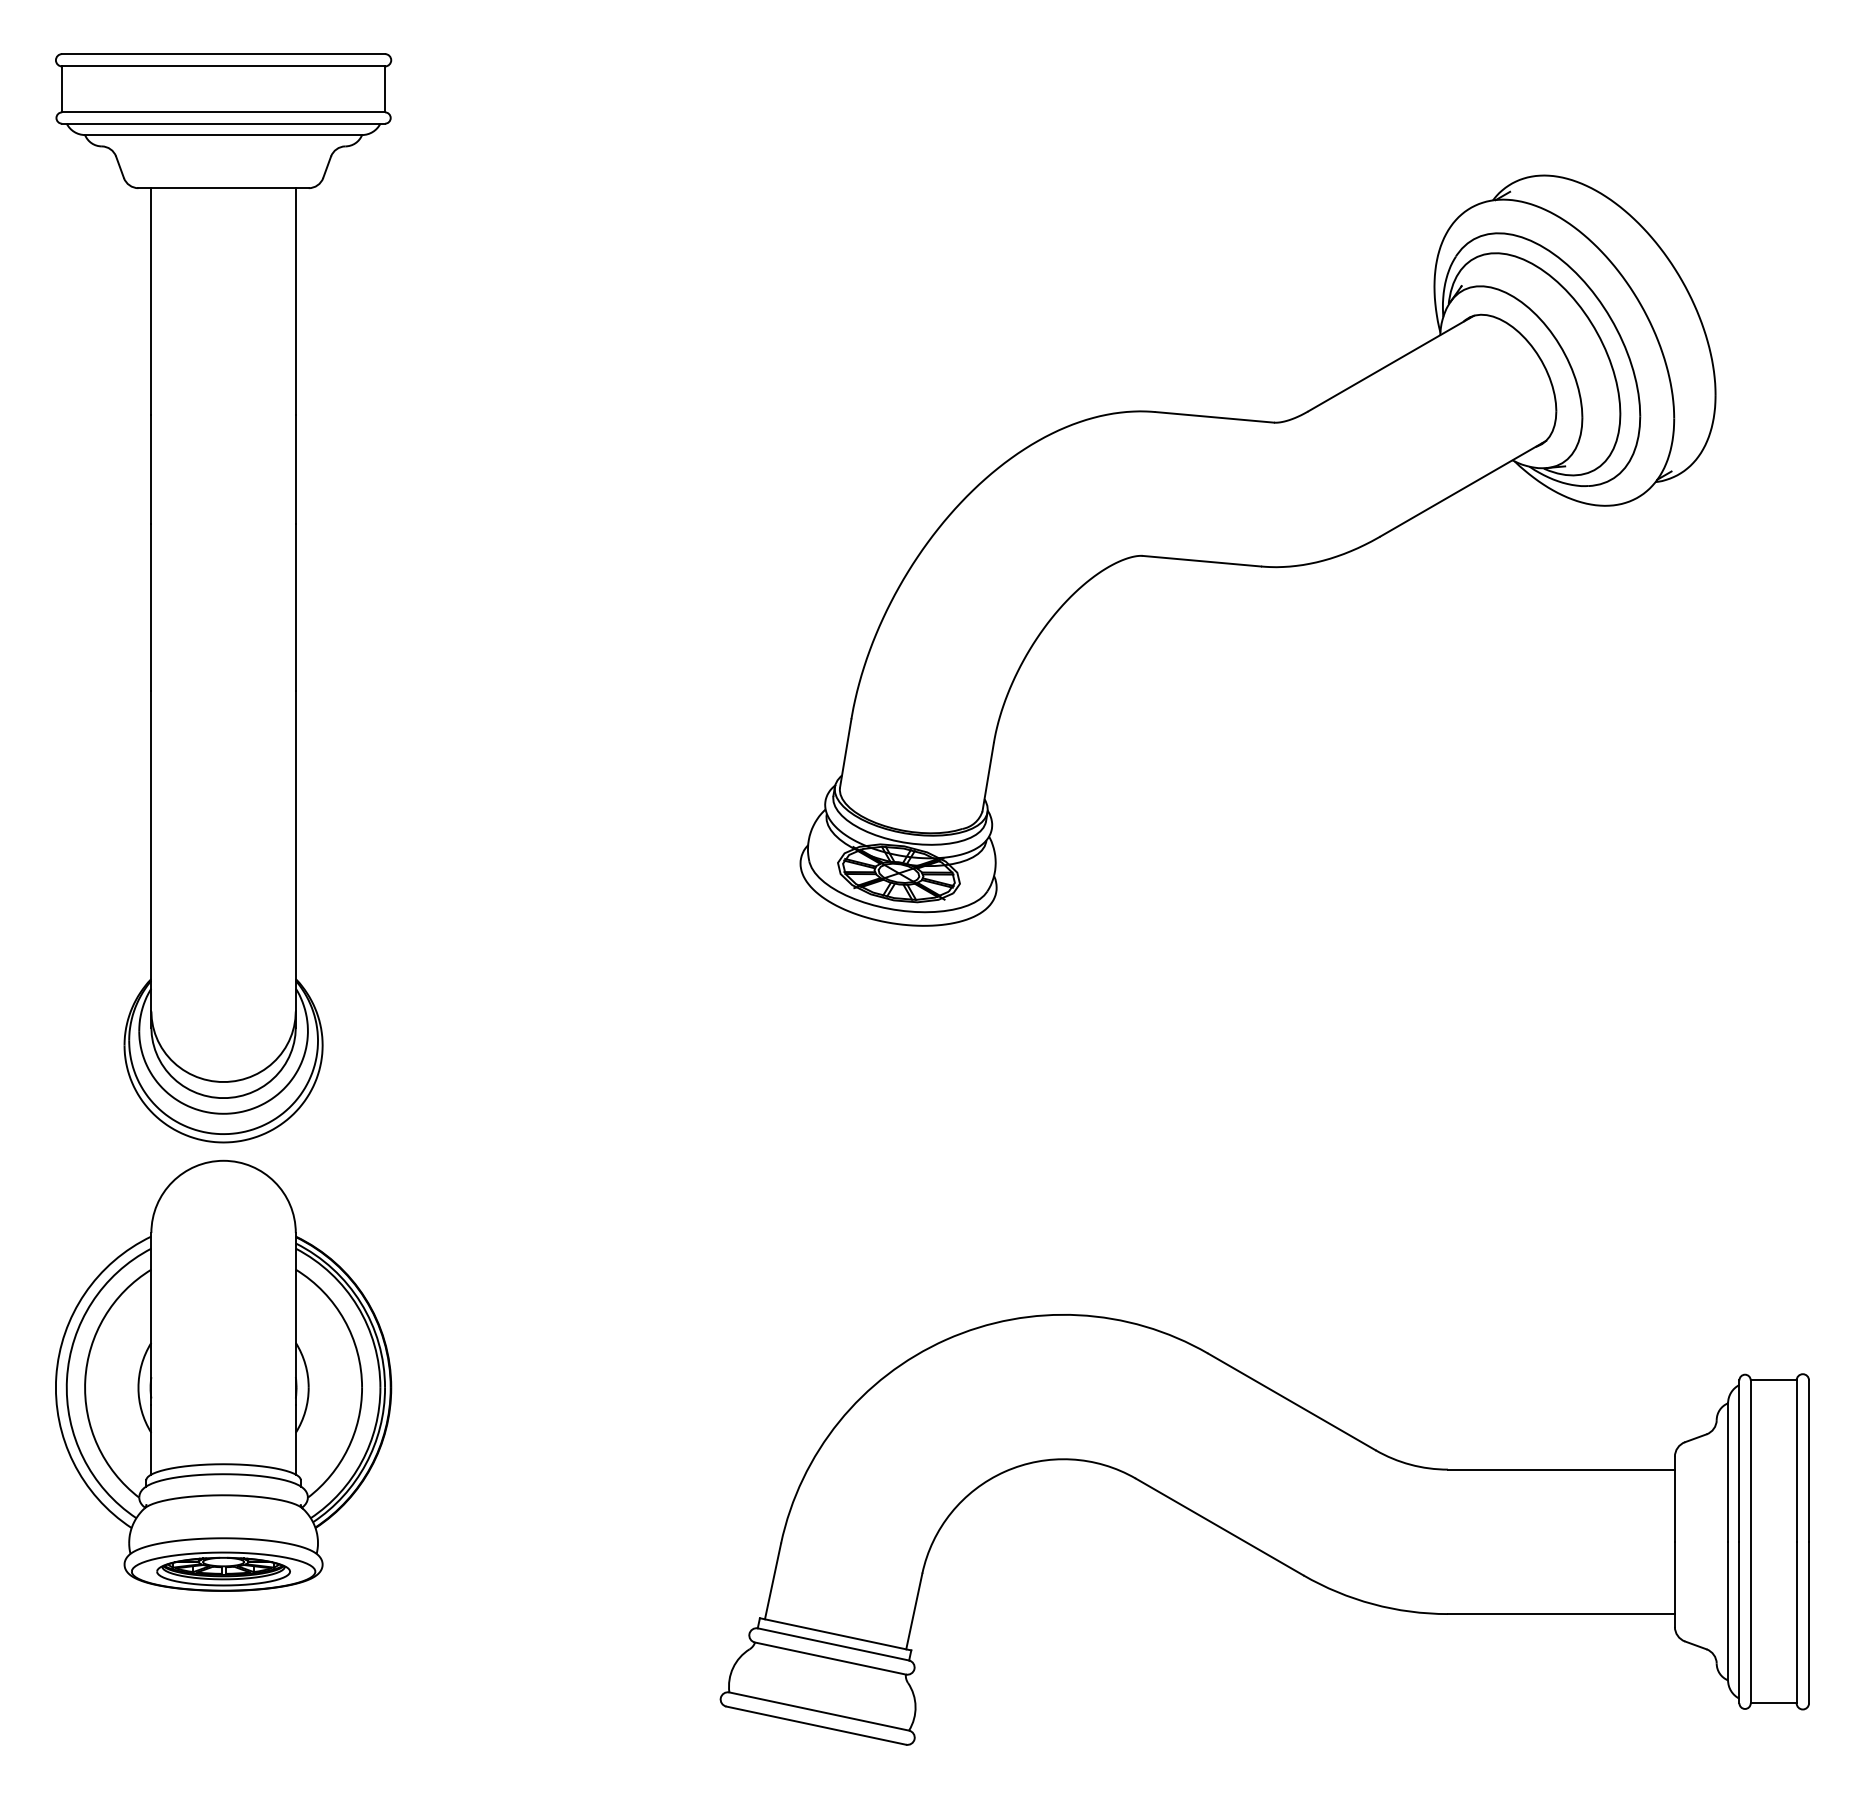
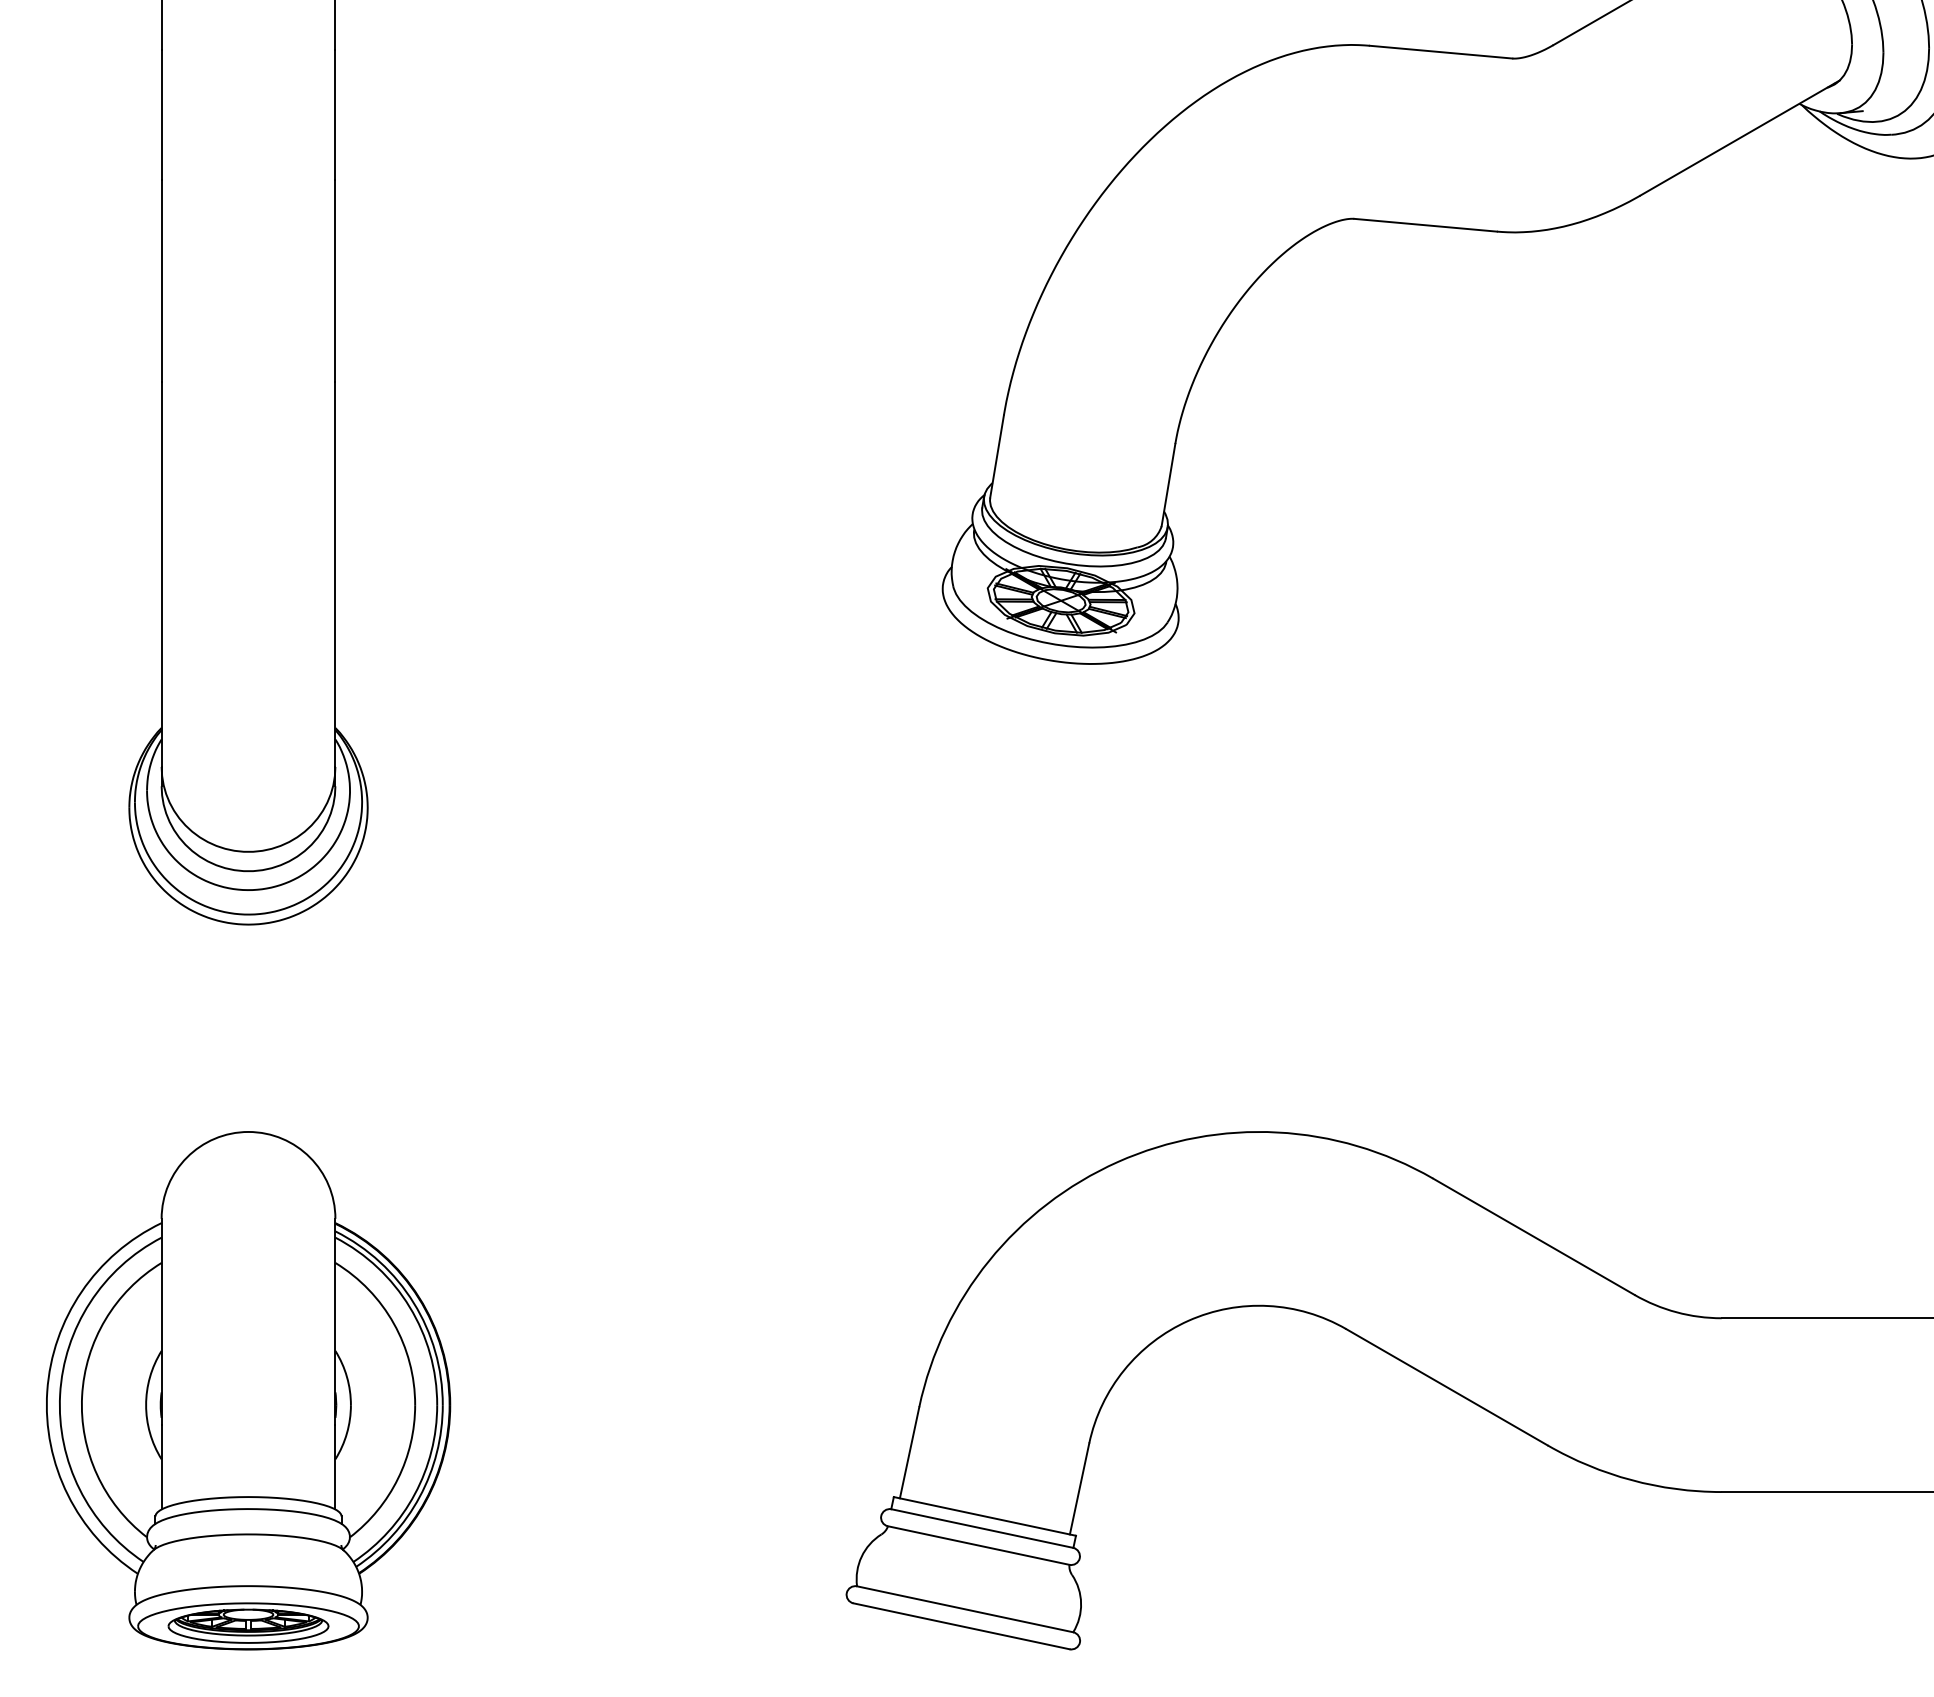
part: (223, 1375) -> (248, 1390), moved

